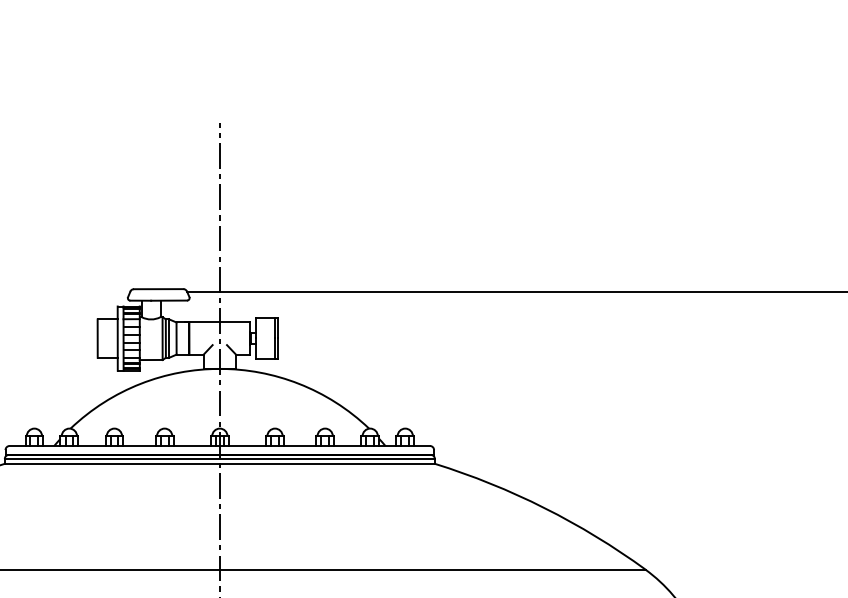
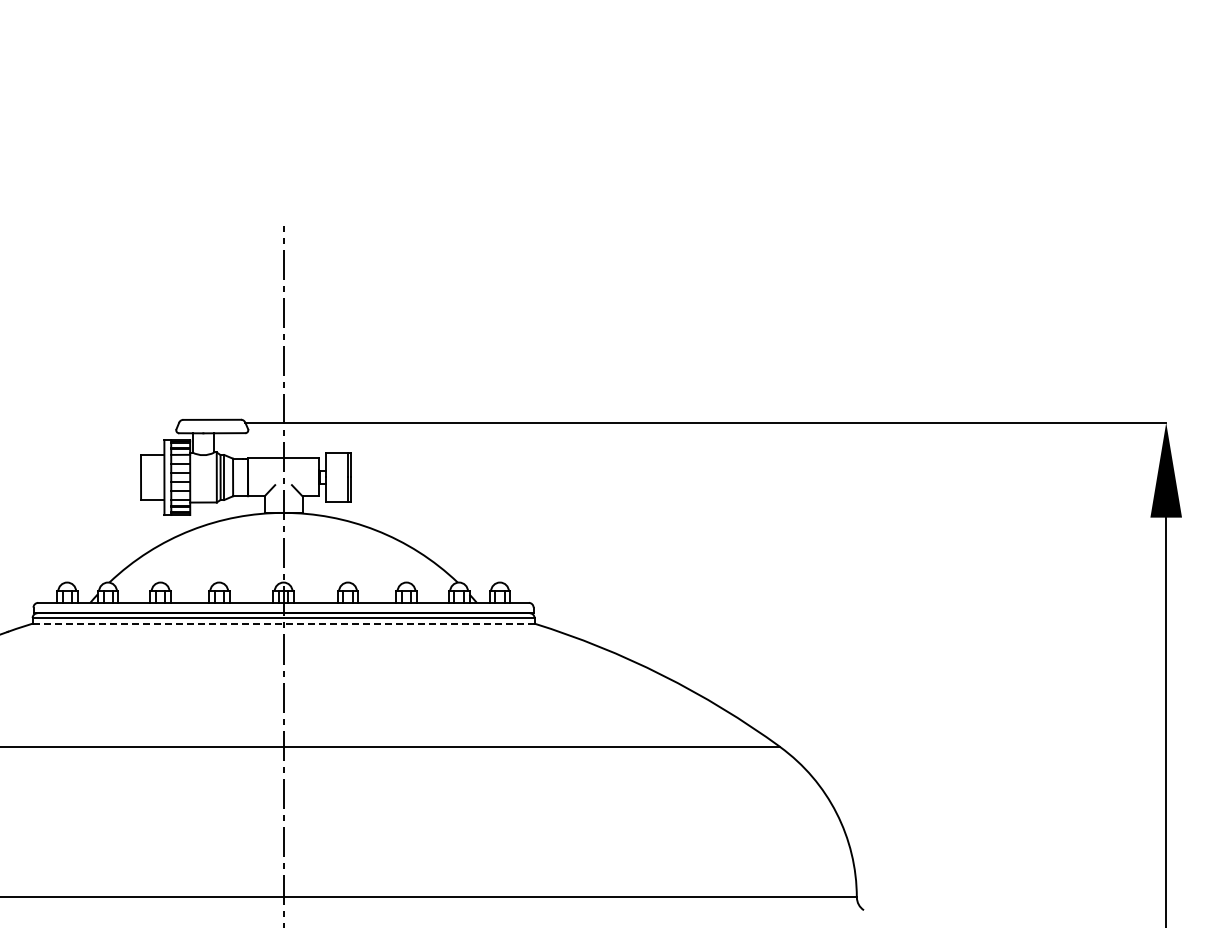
line: (219, 463) -> (283, 623), solid -> dashed

